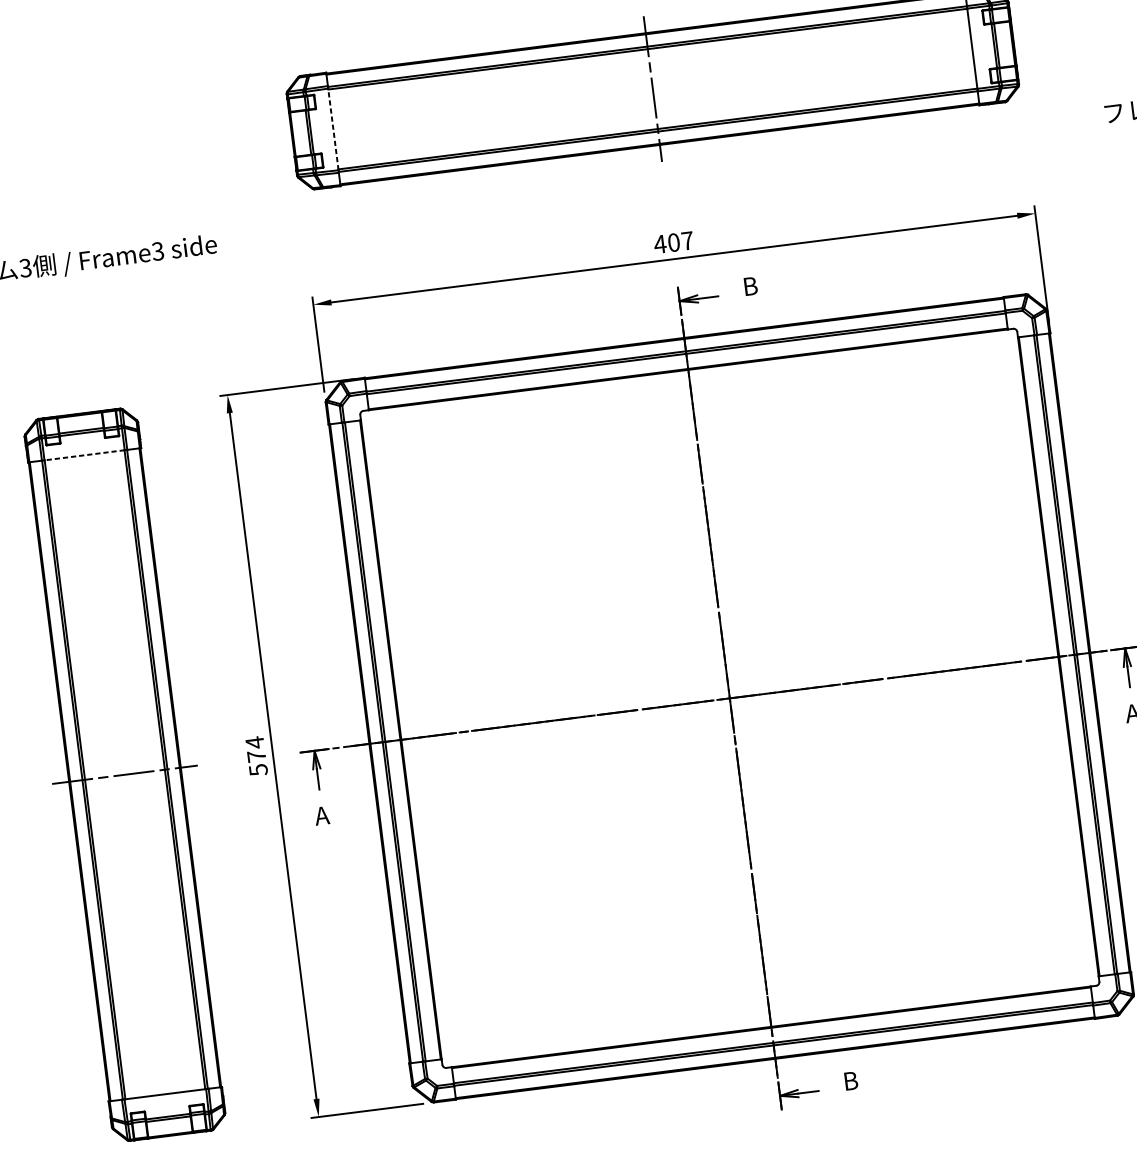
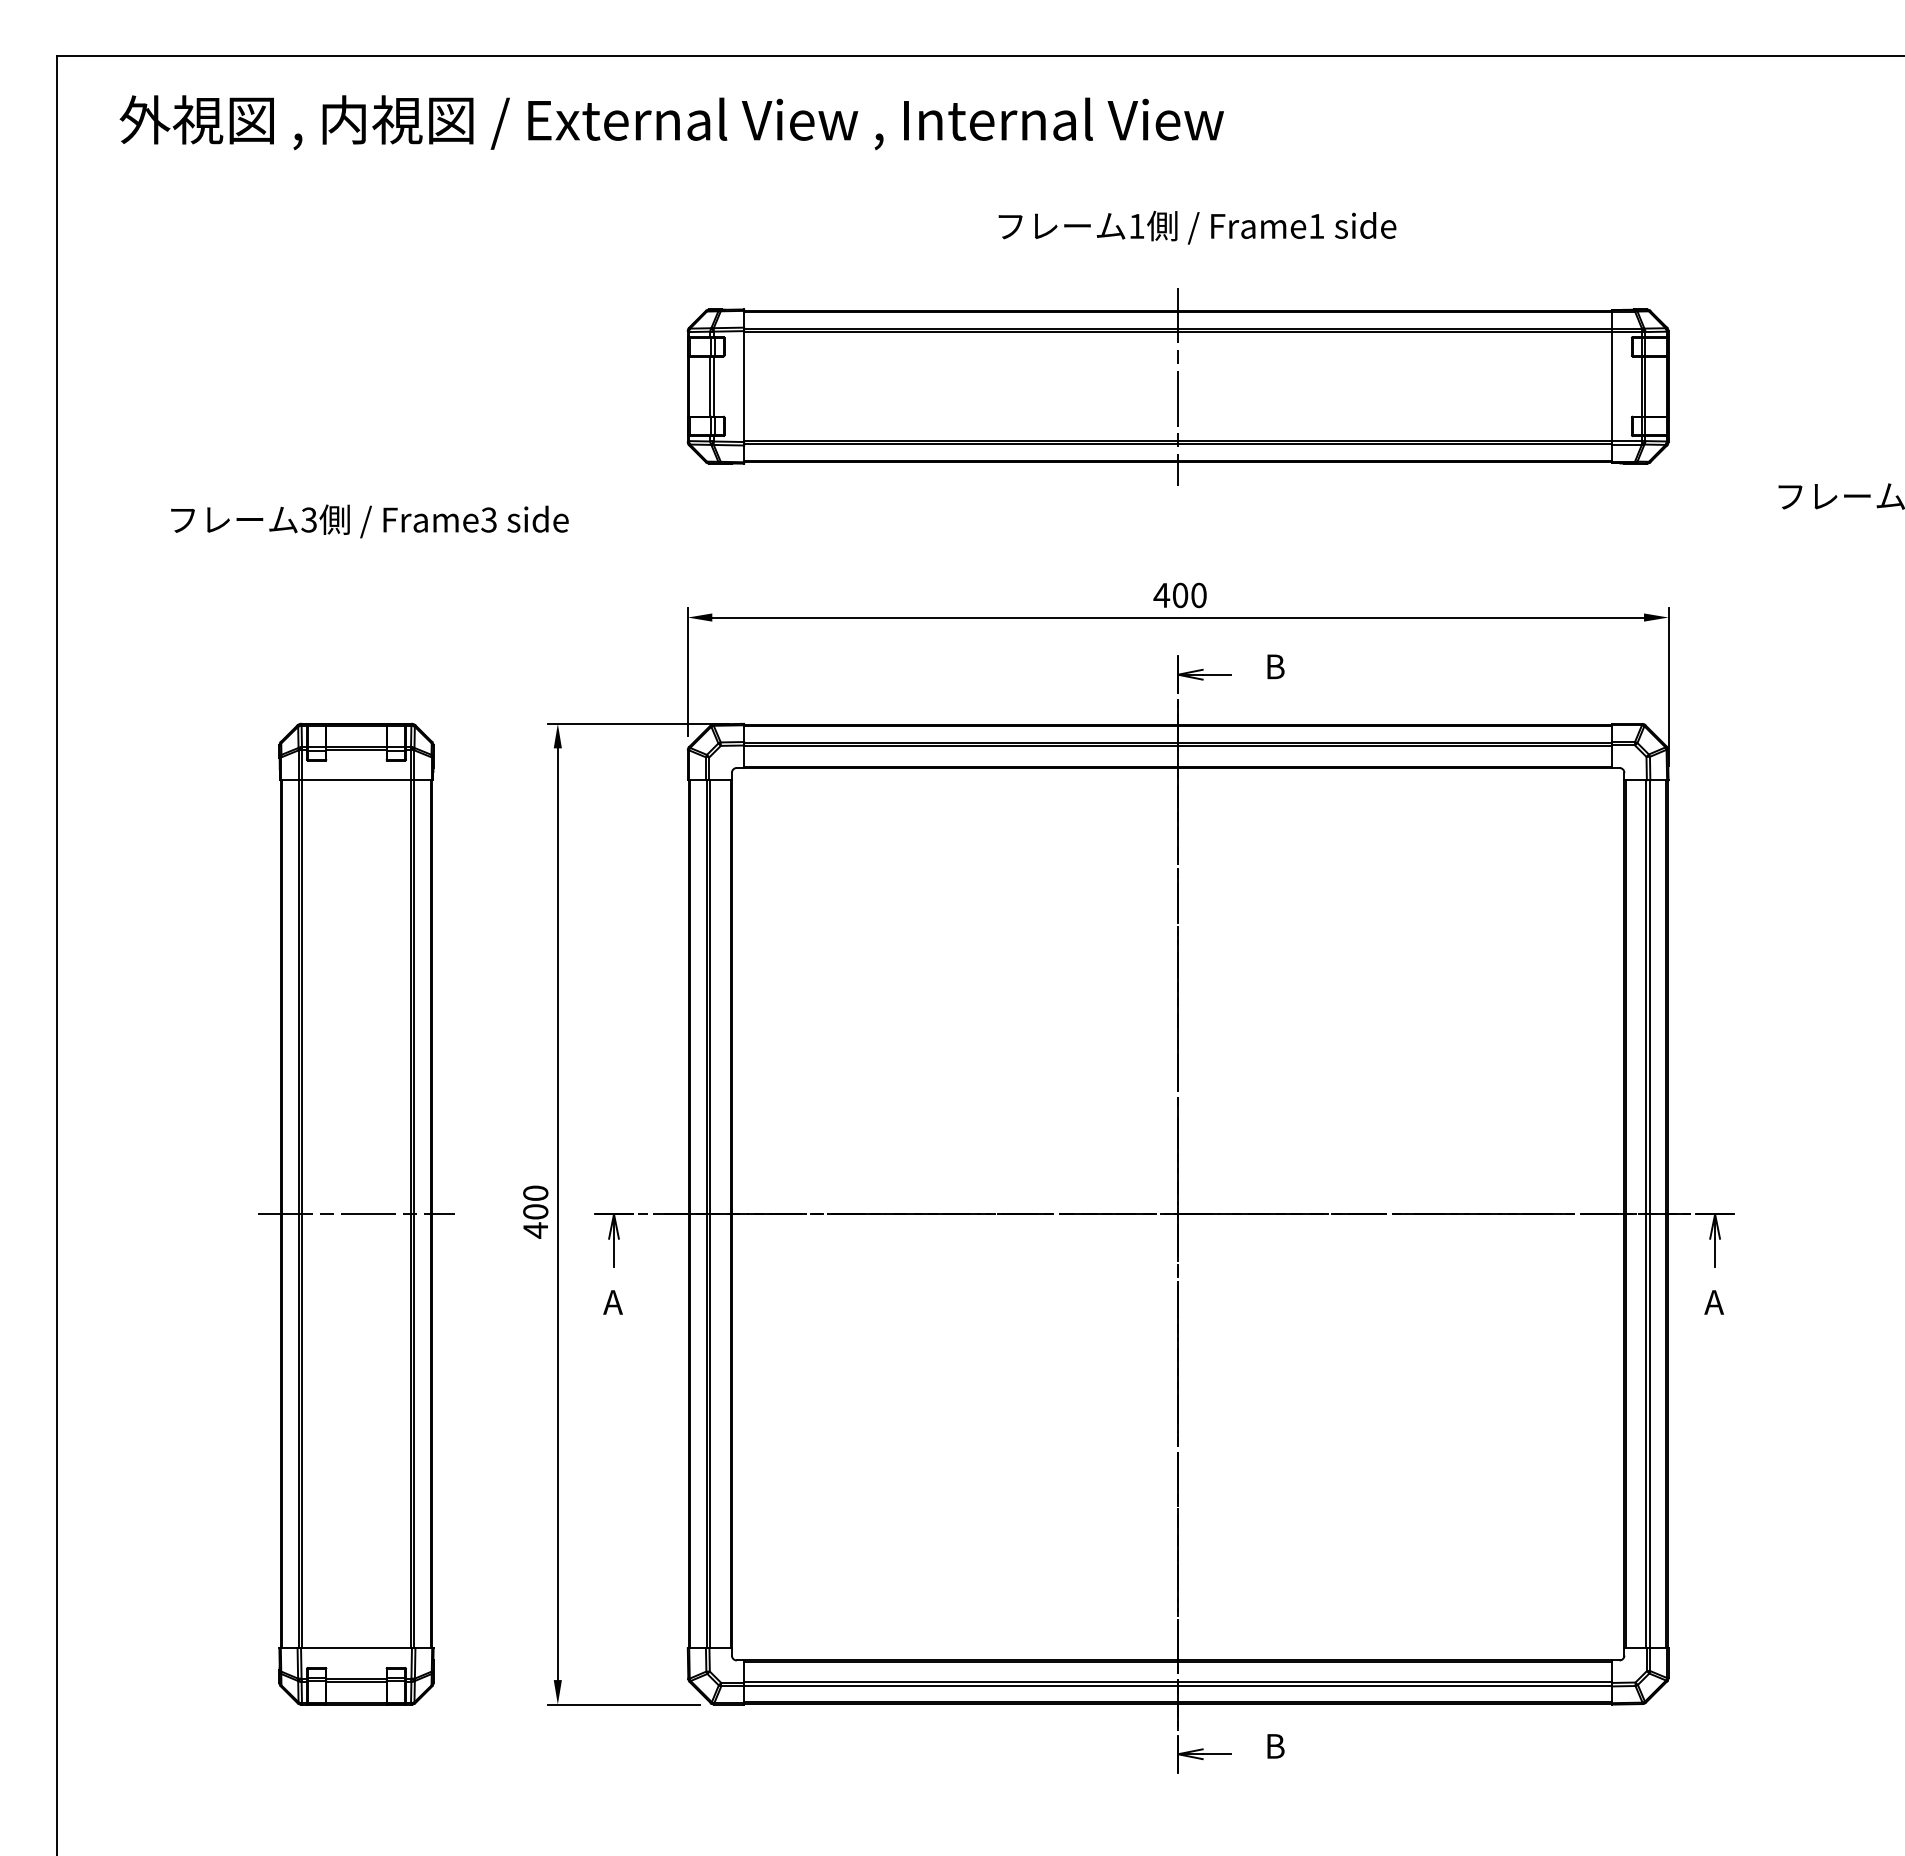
line: (333, 129) -> (744, 386), dashed -> solid
text: (687, 241) -> (1198, 595), 407 -> 400
line: (84, 455) -> (356, 780), dashed -> solid
text: (256, 756) -> (535, 1211), 574 -> 400

